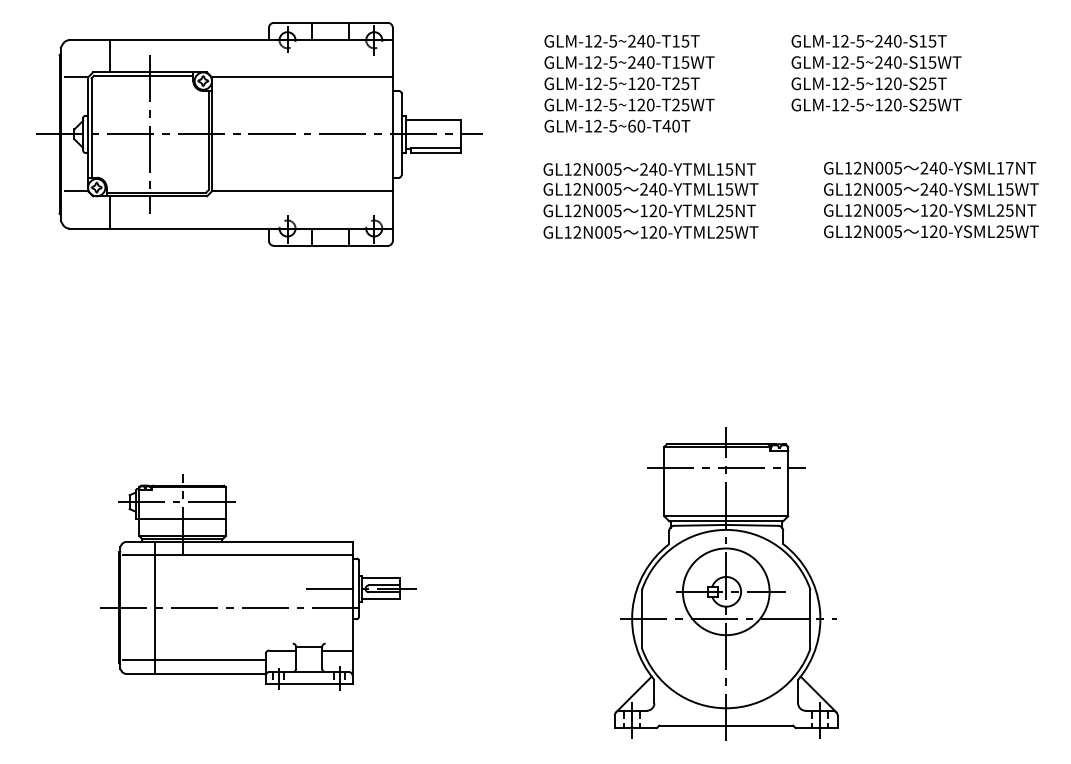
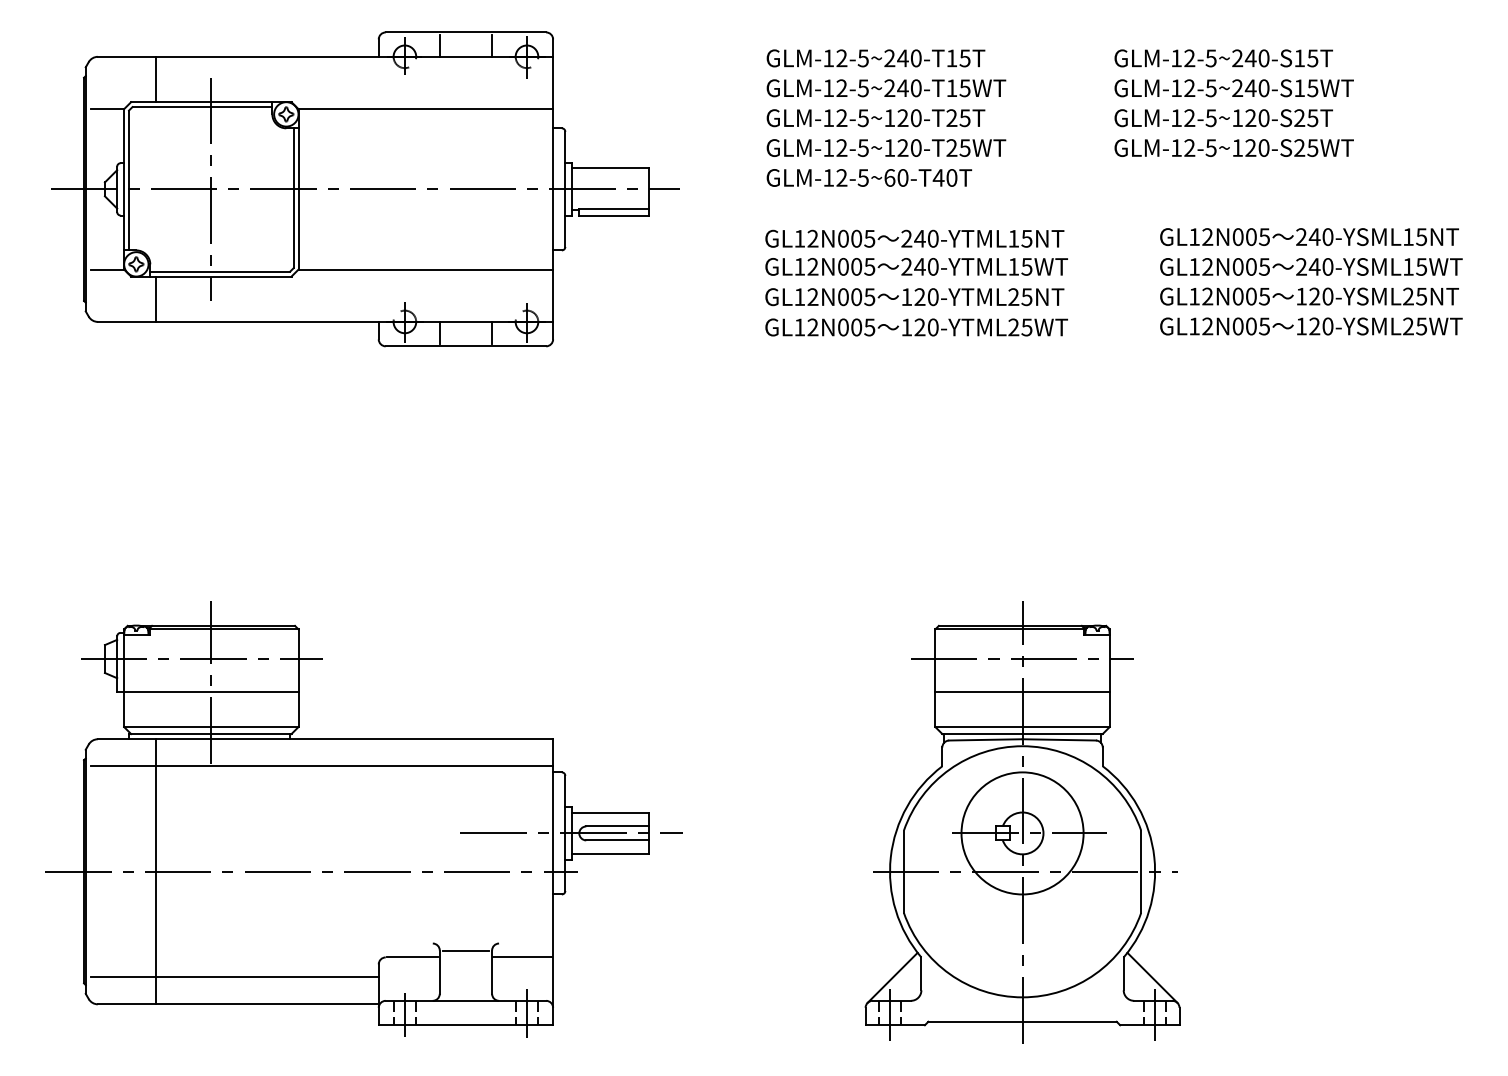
text: (1009, 168) -> (1421, 237), 240-YSML17NT -> 240-YSML15NT
line: (726, 491) -> (1022, 692), added
part: (258, 581) -> (363, 819), size x1.43

